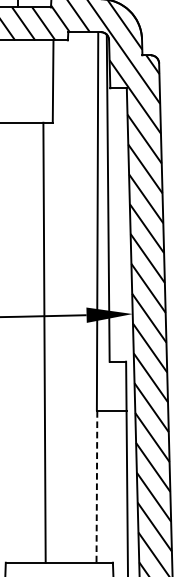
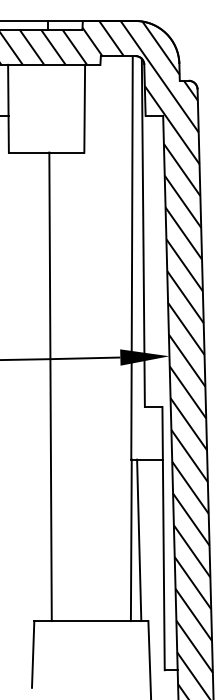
line: (44, 342) -> (50, 386), moved
line: (97, 487) -> (131, 540), dashed -> solid
line: (104, 487) -> (139, 540), added

